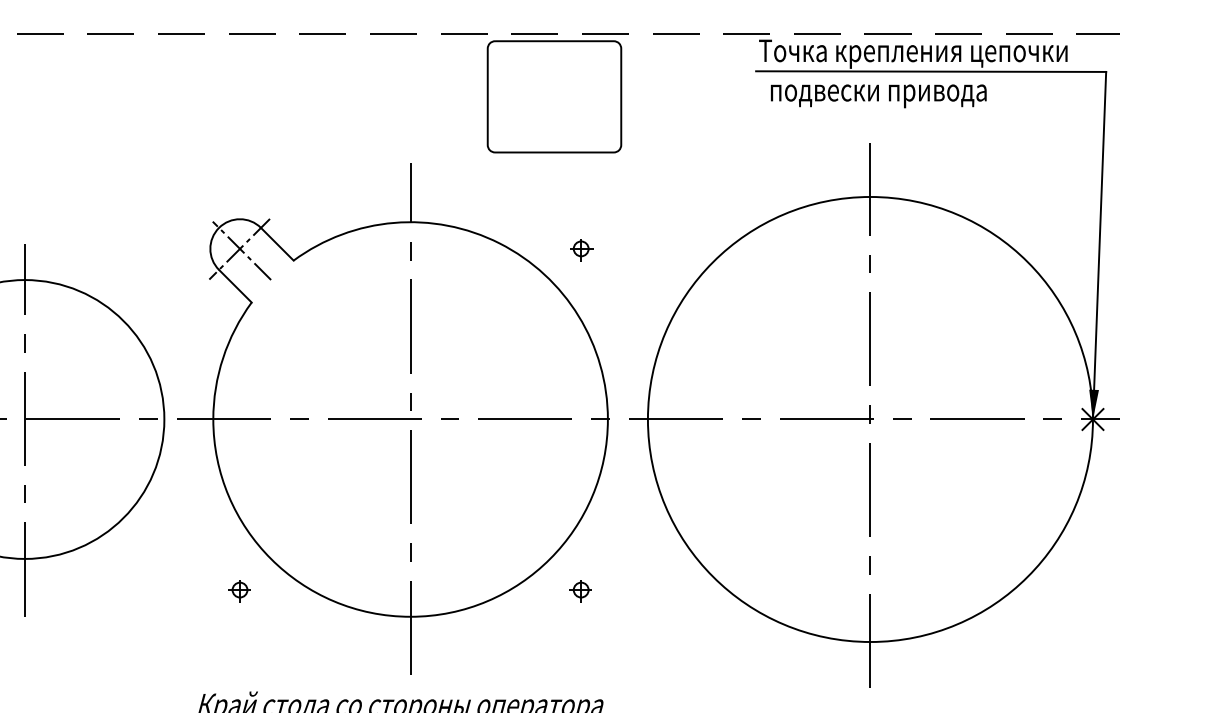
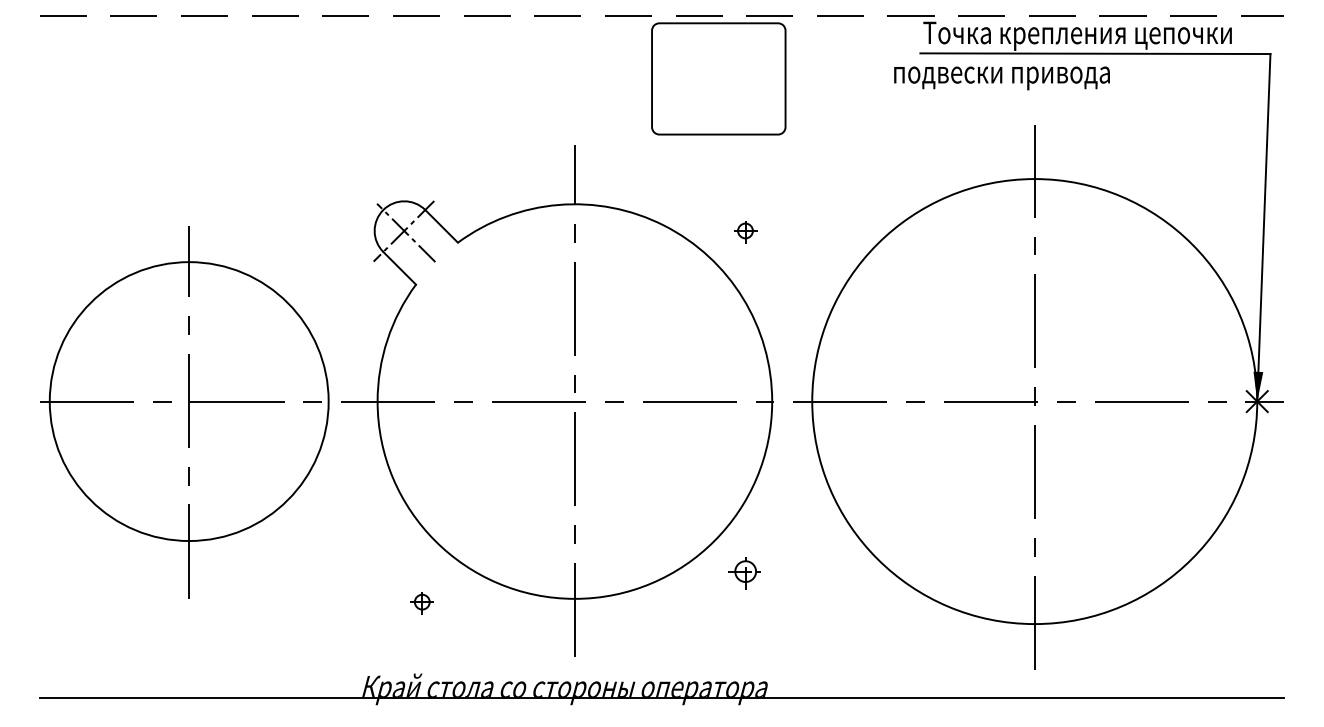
text: (878, 96) -> (1001, 78), moved
part: (239, 591) -> (421, 603), moved
part: (580, 591) -> (744, 573), size x1.4

